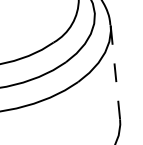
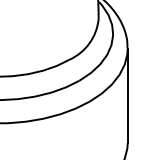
line: (115, 72) -> (127, 95), dashed -> solid

